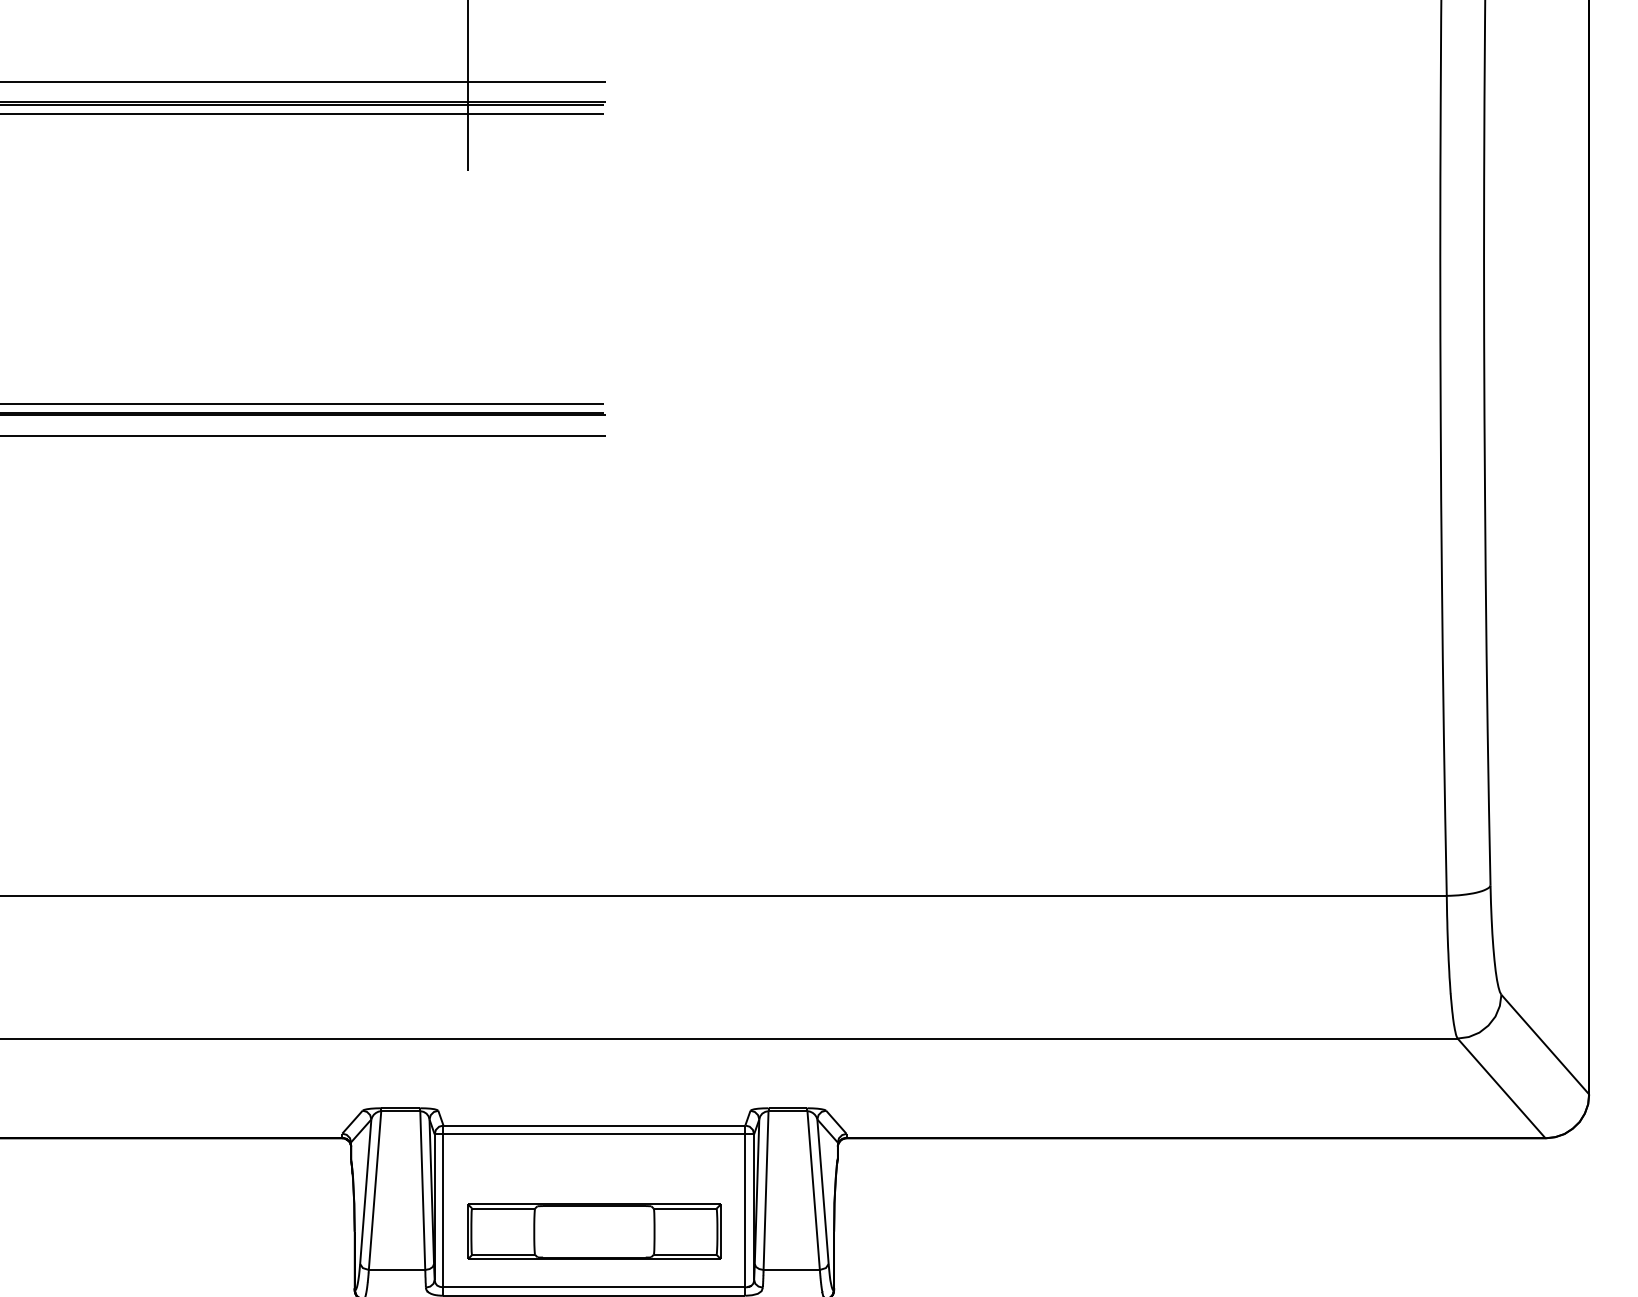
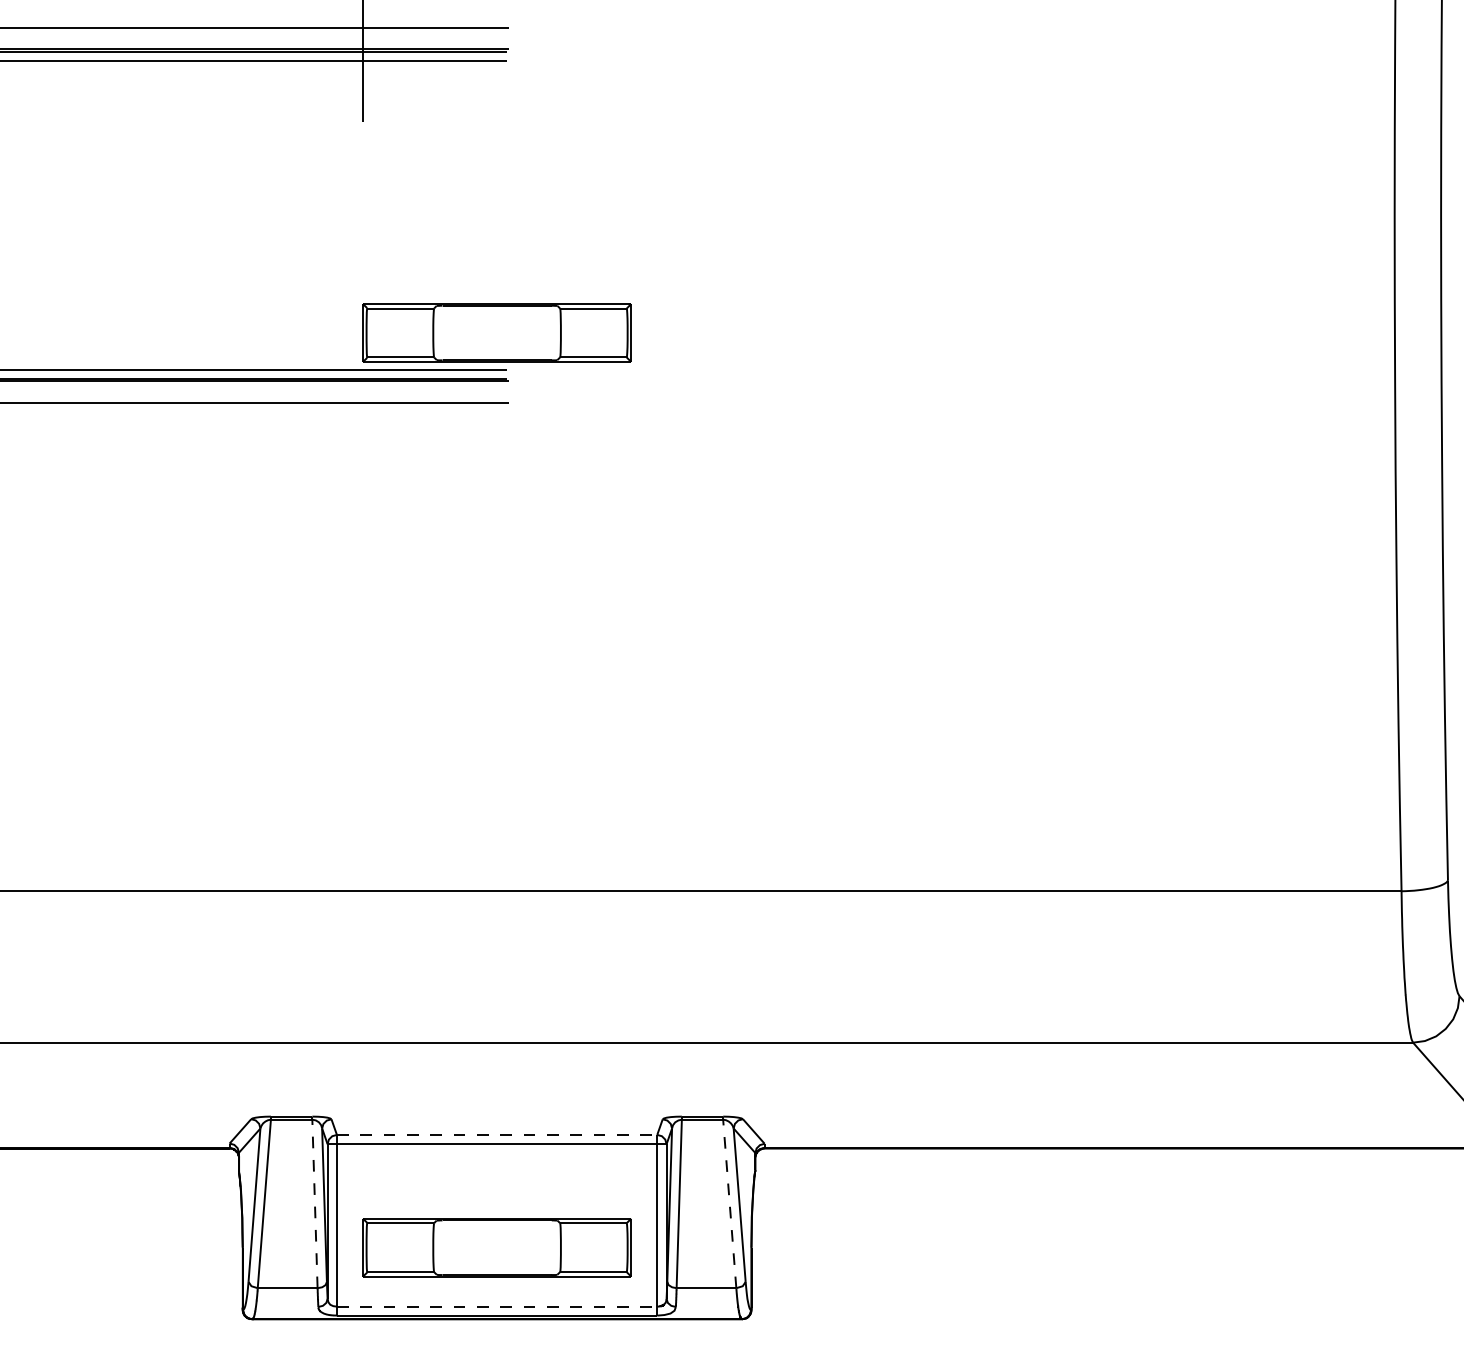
part: (594, 369) -> (497, 332), added
line: (594, 1125) -> (497, 1134), solid -> dashed
line: (422, 1190) -> (314, 1203), solid -> dashed
line: (813, 1190) -> (729, 1203), solid -> dashed
line: (594, 1287) -> (497, 1306), solid -> dashed

